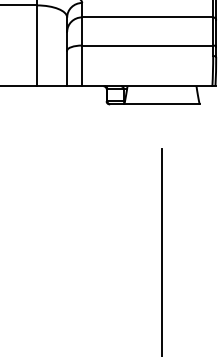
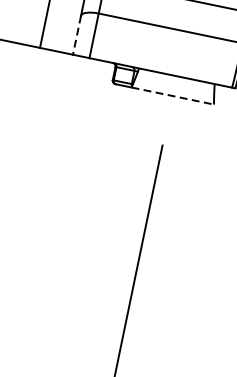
line: (67, 68) -> (77, 35), solid -> dashed
line: (161, 104) -> (172, 96), solid -> dashed

